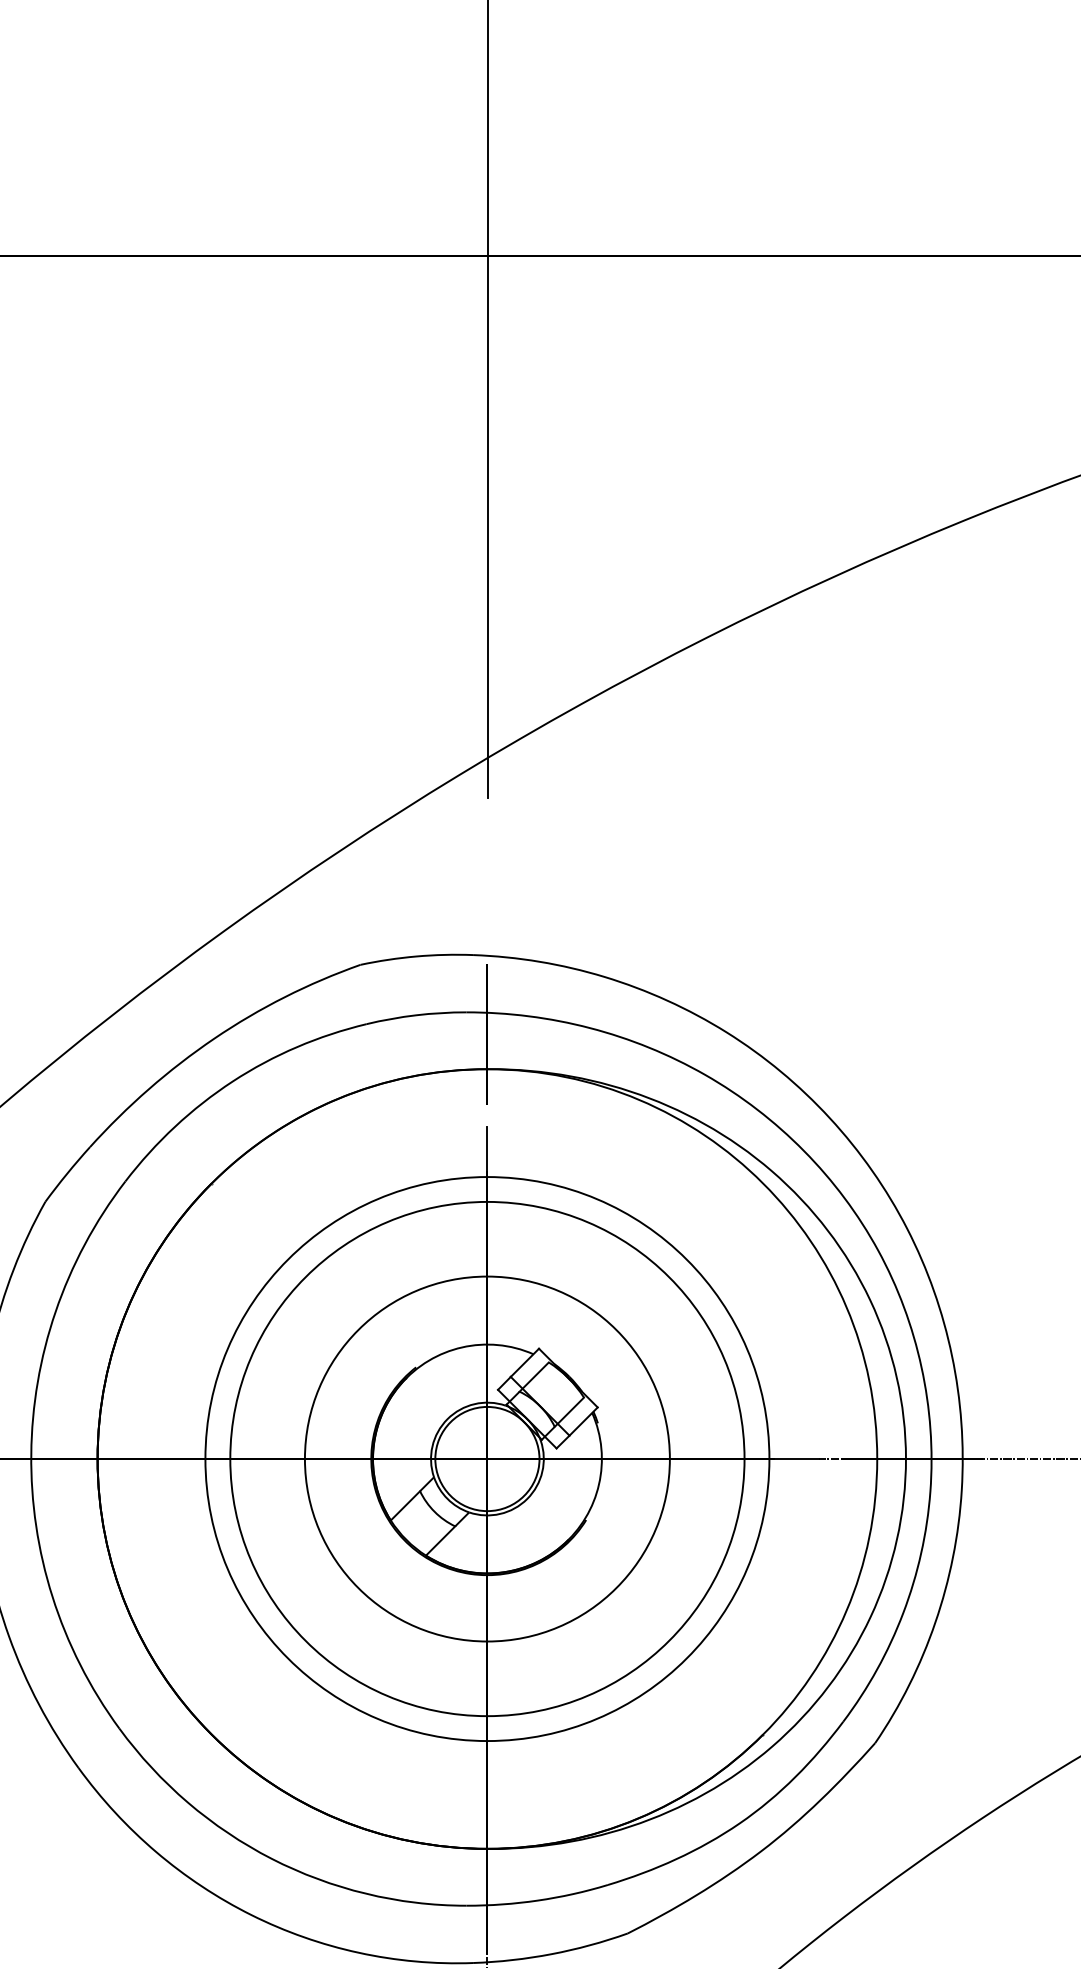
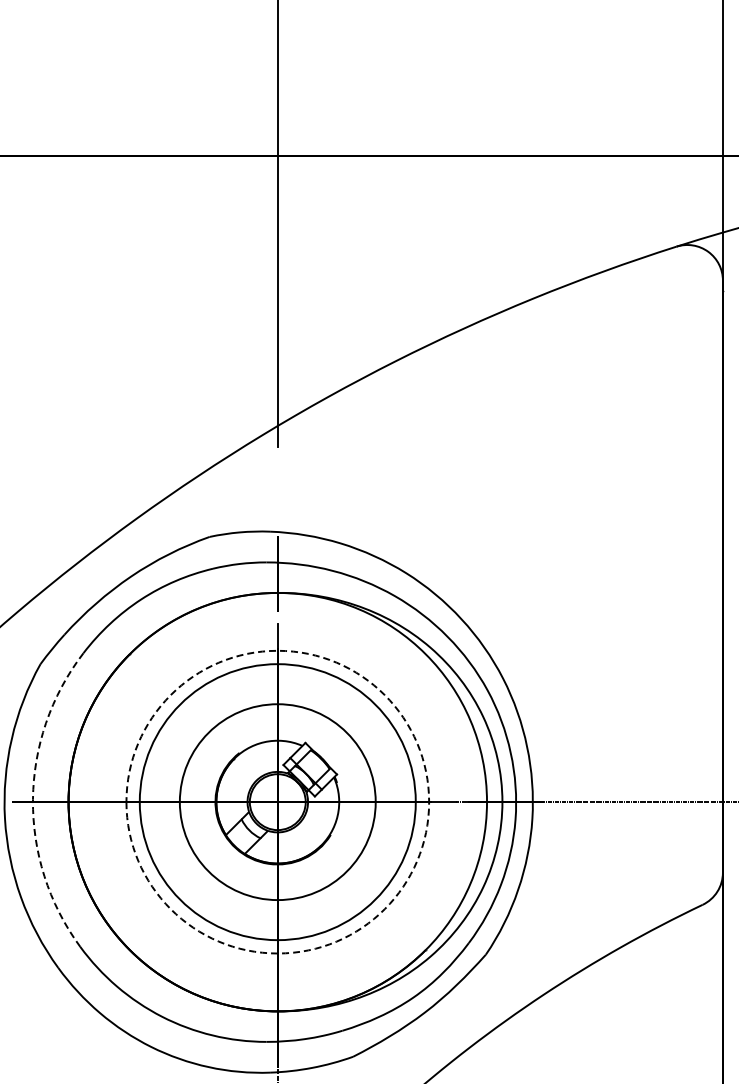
arc: (30, 1454) -> (32, 799), solid -> dashed
circle: (486, 1457) -> (277, 801), solid -> dashed

